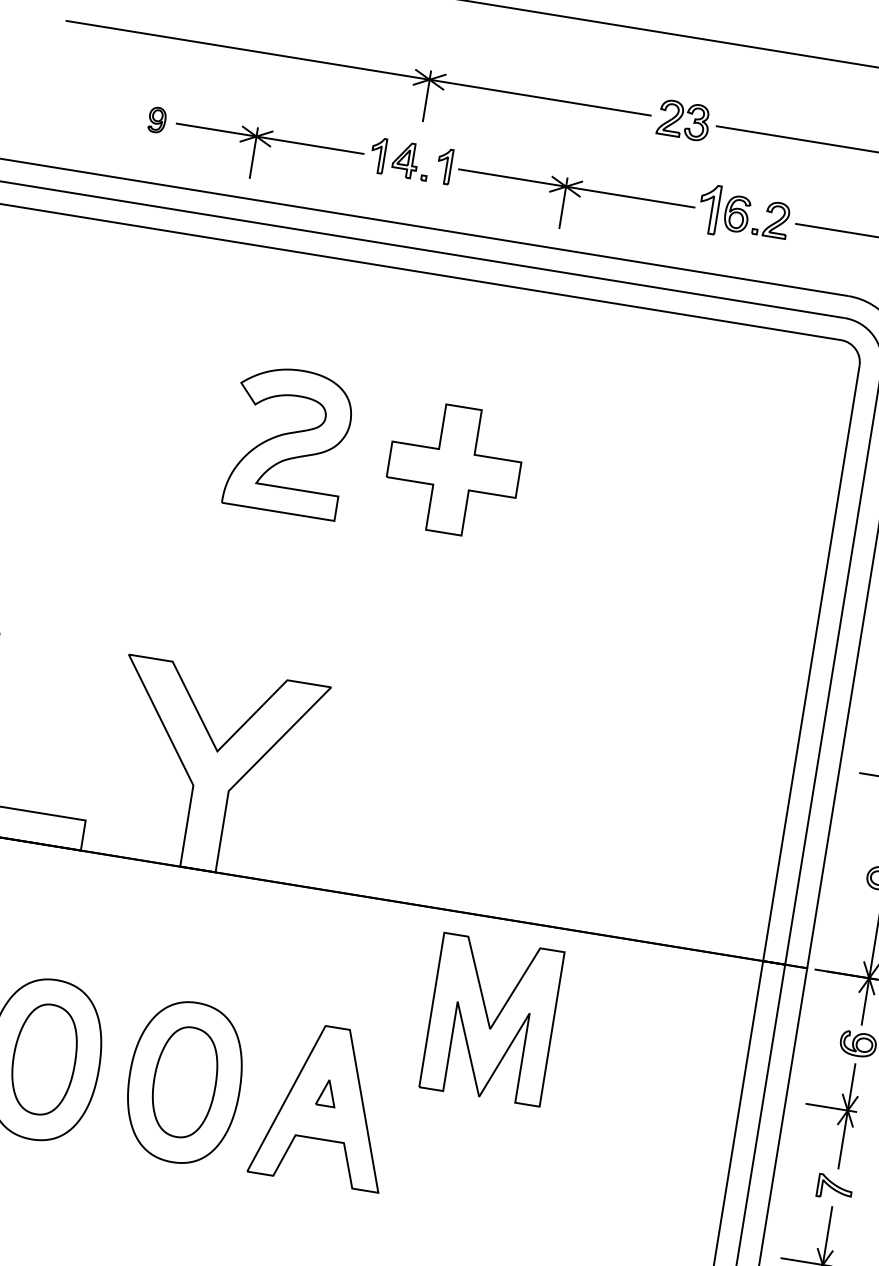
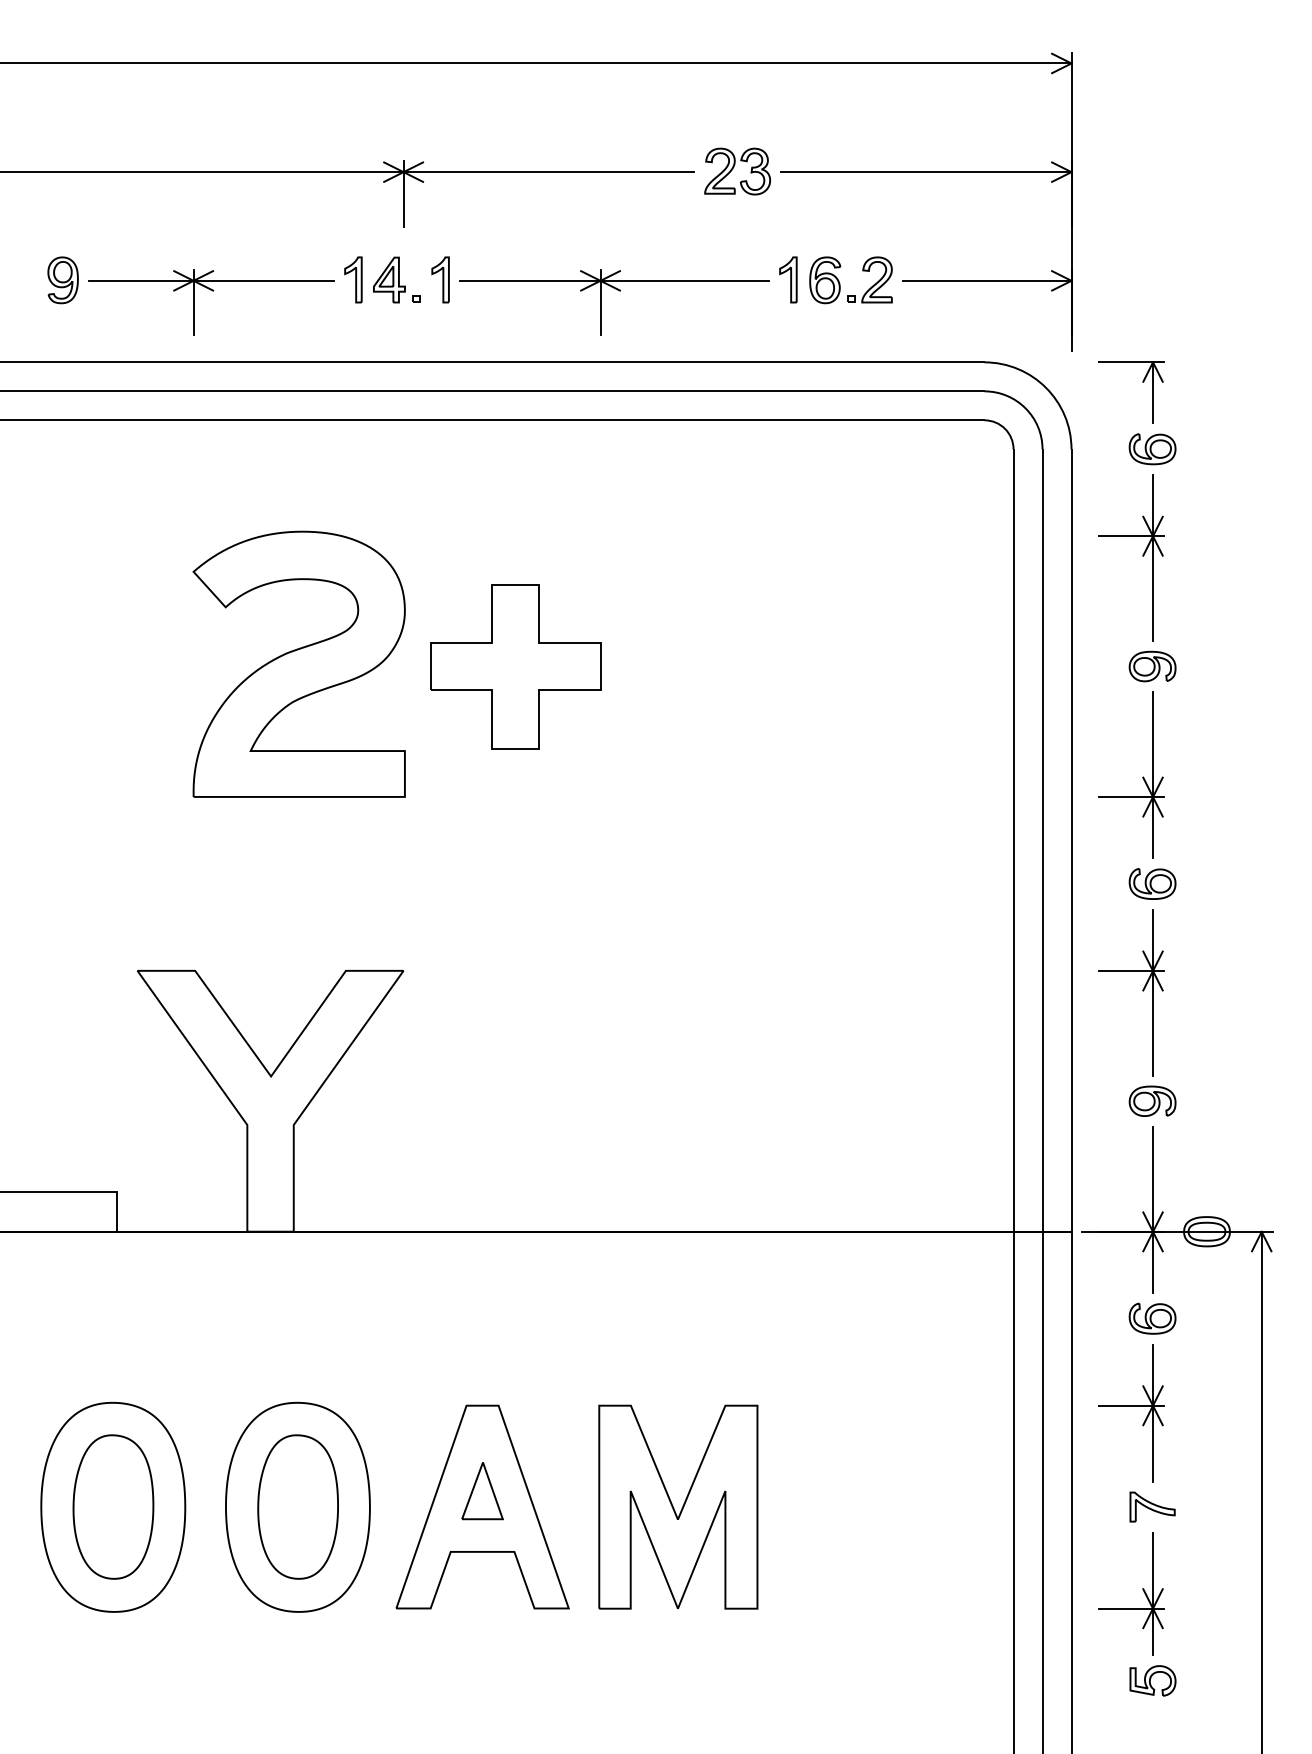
part: (156, 120) -> (62, 280), size x1.43
part: (709, 208) -> (788, 279), size x0.71
part: (289, 440) -> (298, 663), size x1.43
part: (492, 1019) -> (678, 1506), moved
part: (327, 1093) -> (482, 1491), size x1.67

